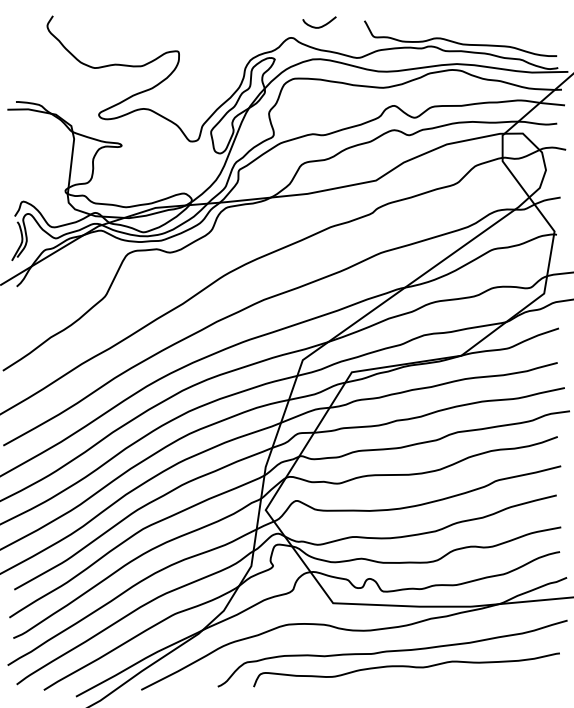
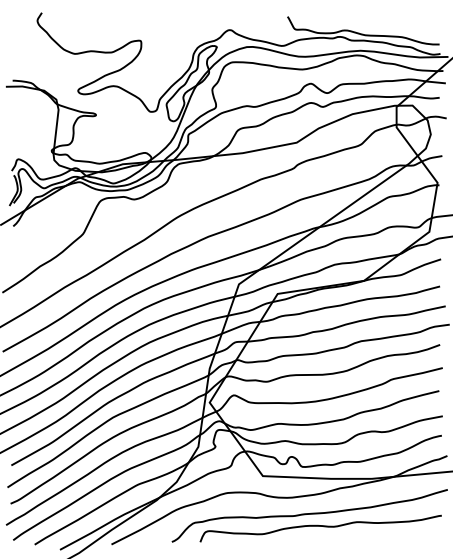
curve: (319, 26) -> (252, 21), removed

